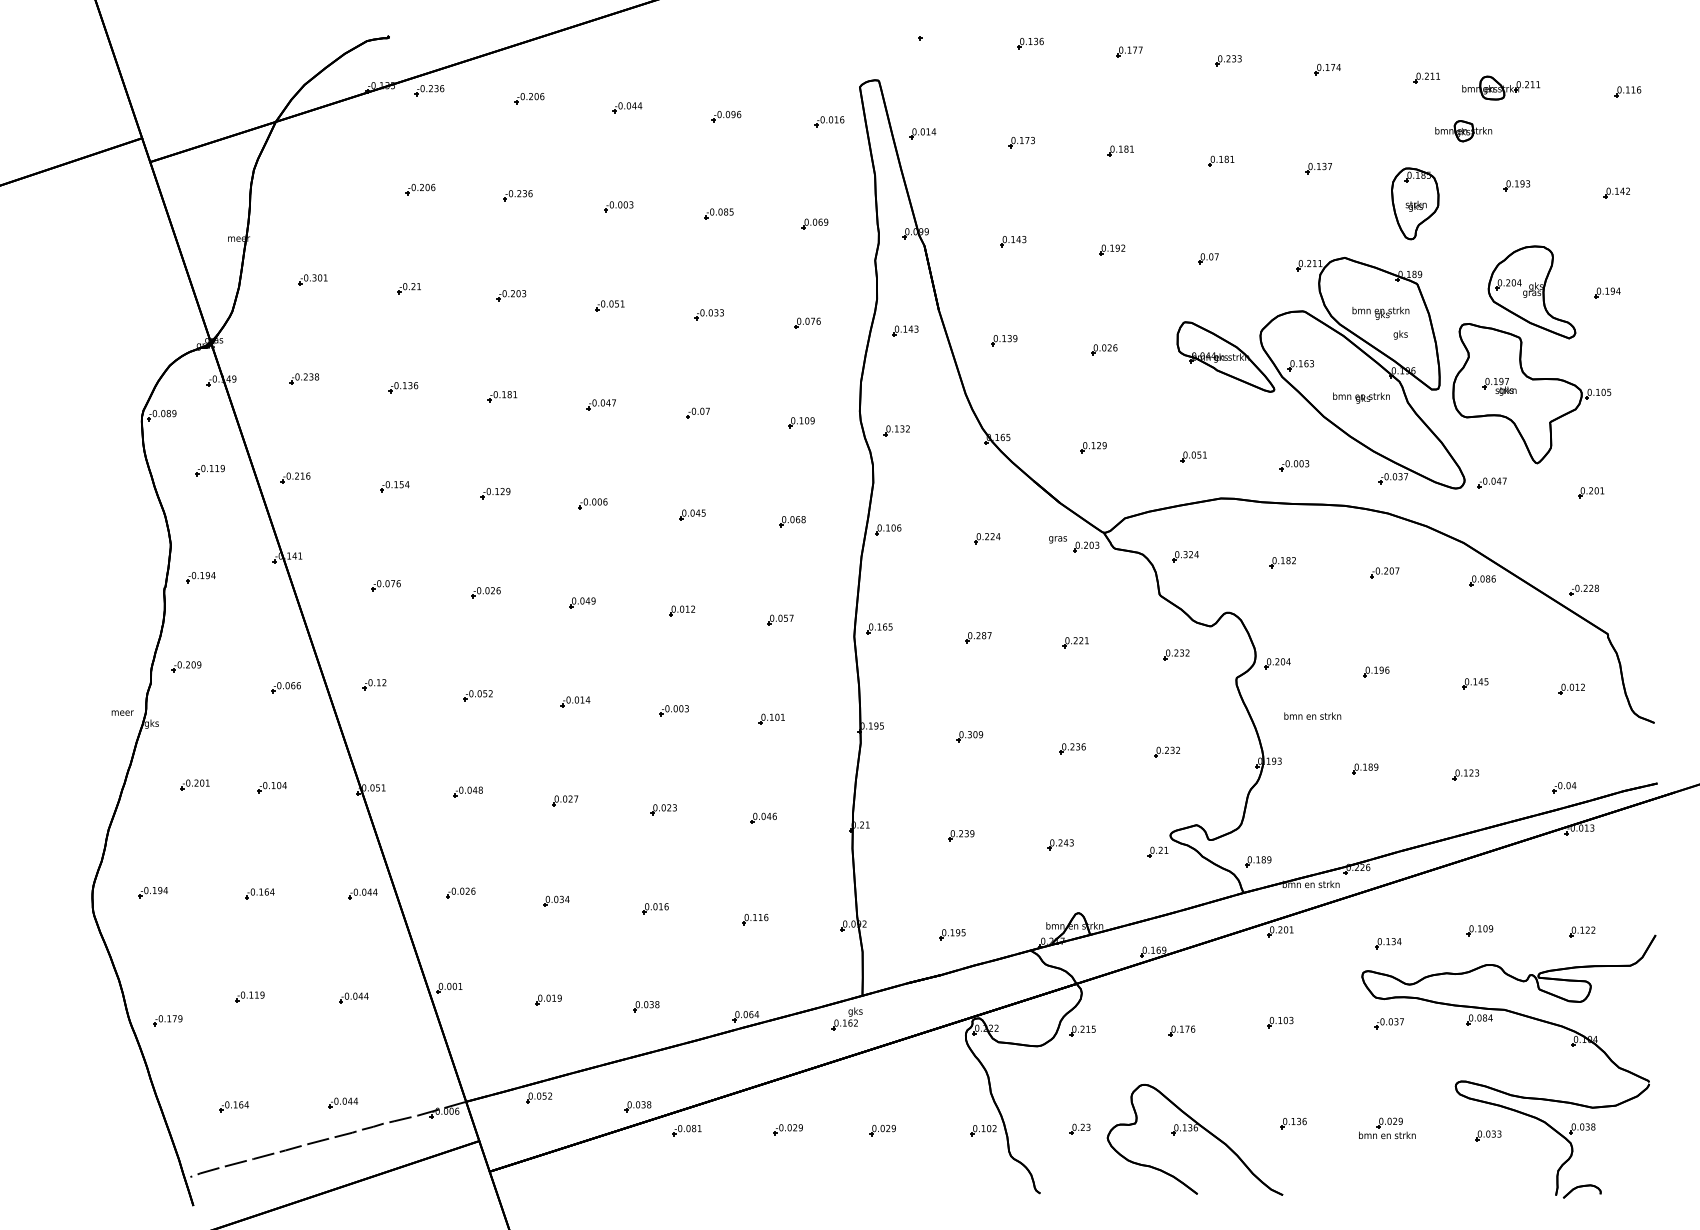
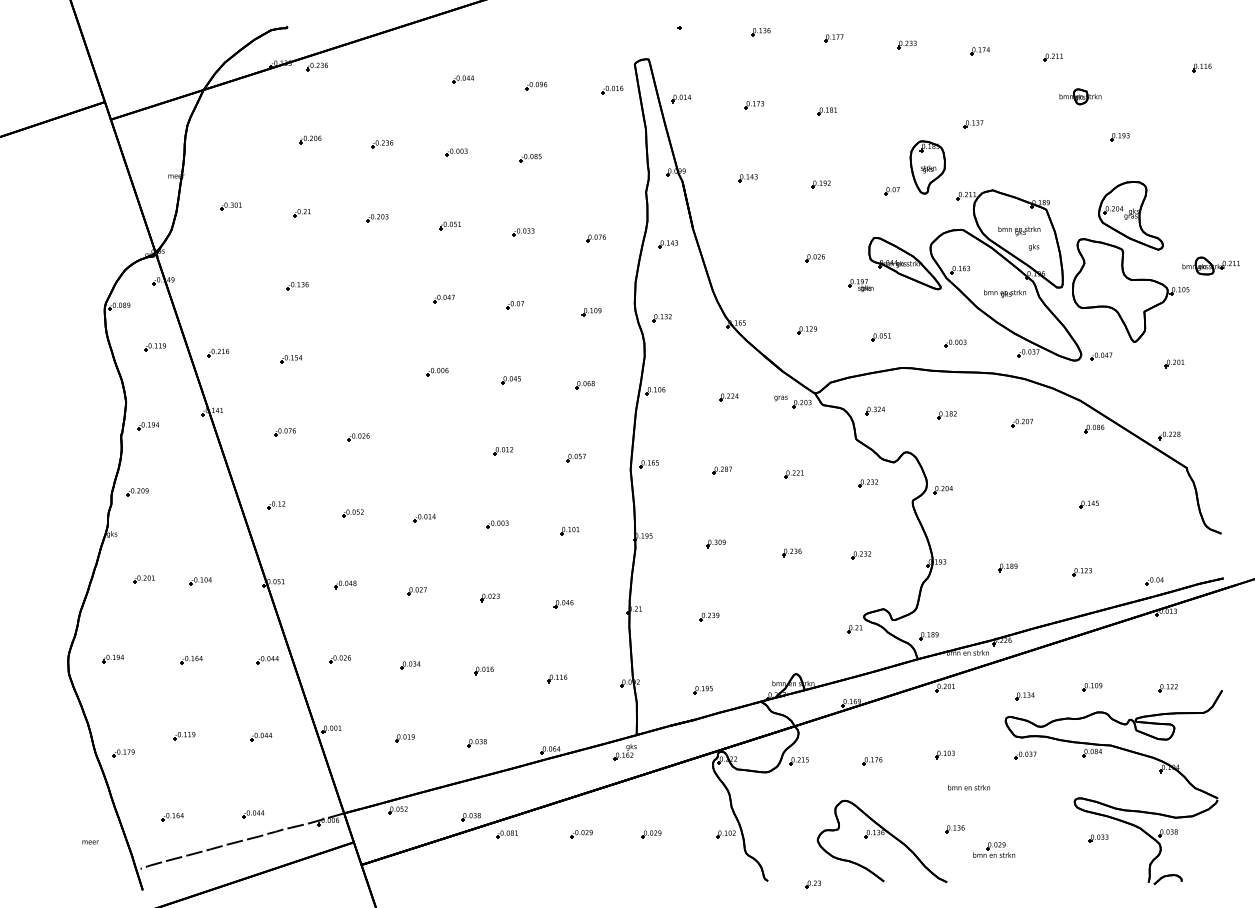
part: (1500, 87) -> (1210, 265), moved
part: (528, 98) -> (390, 72), removed
part: (1219, 161) -> (900, 119), removed
part: (1616, 193) -> (1193, 142), removed
part: (1414, 203) -> (927, 167), moved
part: (814, 224) -> (601, 165), removed
part: (1607, 293) -> (1186, 216), removed
part: (1004, 340) -> (741, 251), removed
part: (304, 378) -> (224, 279), removed
part: (1498, 386) -> (860, 285), moved
part: (501, 396) -> (370, 292), removed
part: (495, 493) -> (365, 364), removed
part: (581, 603) -> (429, 445), removed
part: (1375, 672) -> (1015, 496), removed
part: (286, 687) -> (211, 507), removed
part: (1570, 688) -> (1159, 508), removed
text: (122, 713) -> (90, 842), moved
text: (1313, 715) -> (969, 787), moved
part: (1059, 844) -> (782, 623), removed
part: (1387, 1127) -> (994, 849), moved
part: (1078, 1129) -> (812, 884), moved

